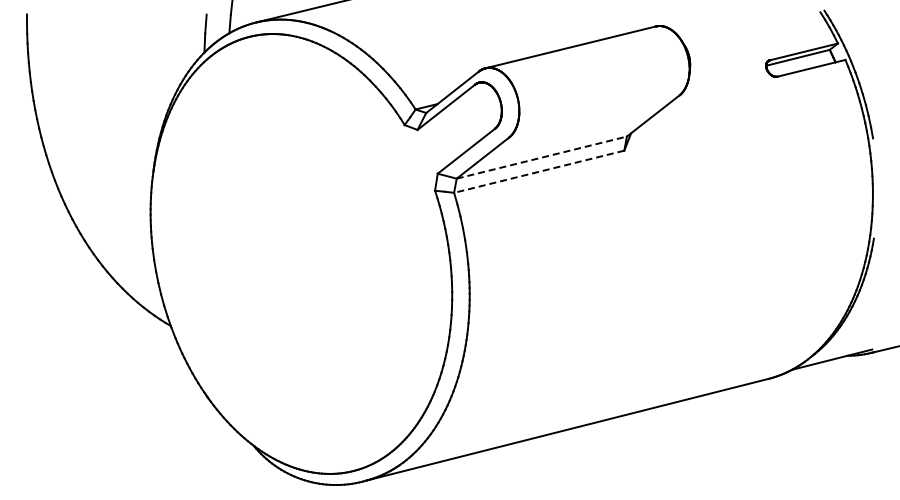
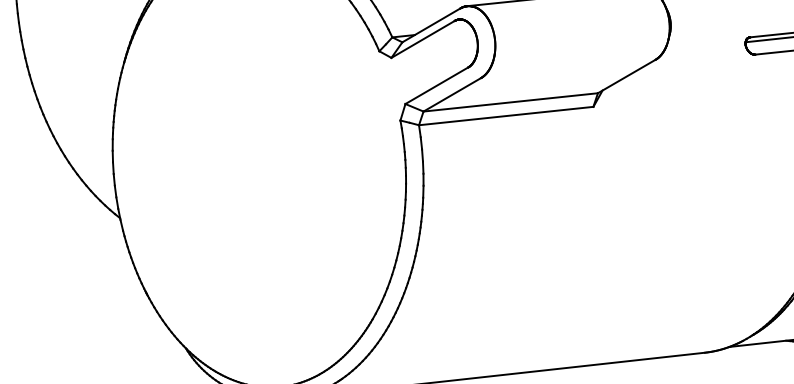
line: (541, 157) -> (510, 102), dashed -> solid
line: (539, 171) -> (506, 115), dashed -> solid

